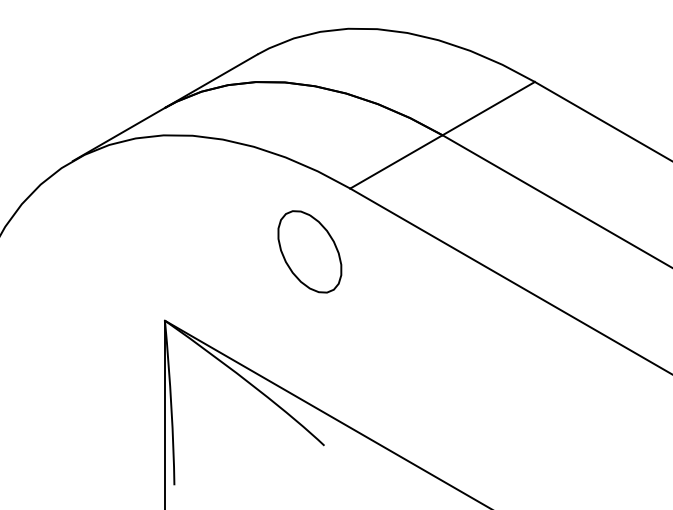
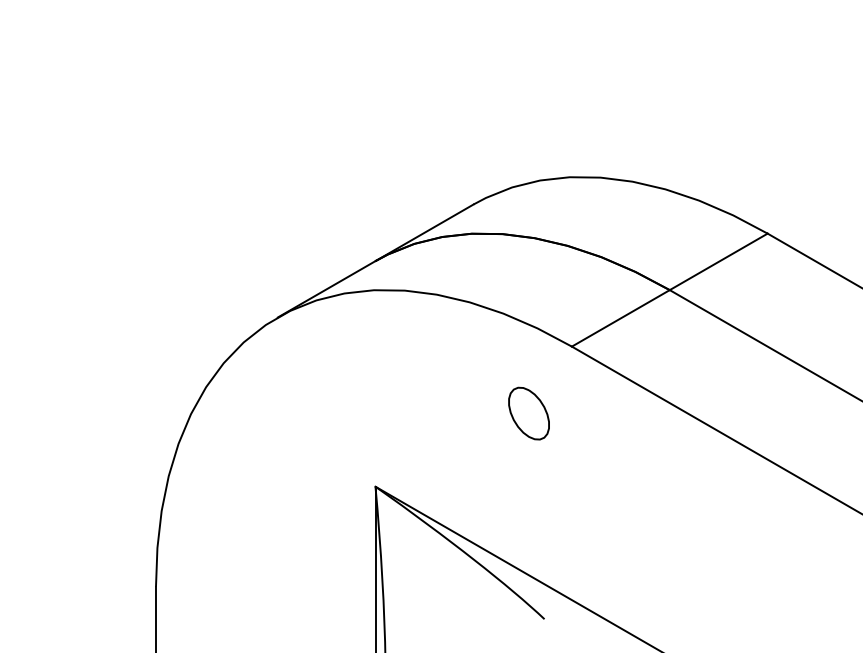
part: (309, 251) -> (528, 413), size x0.6

